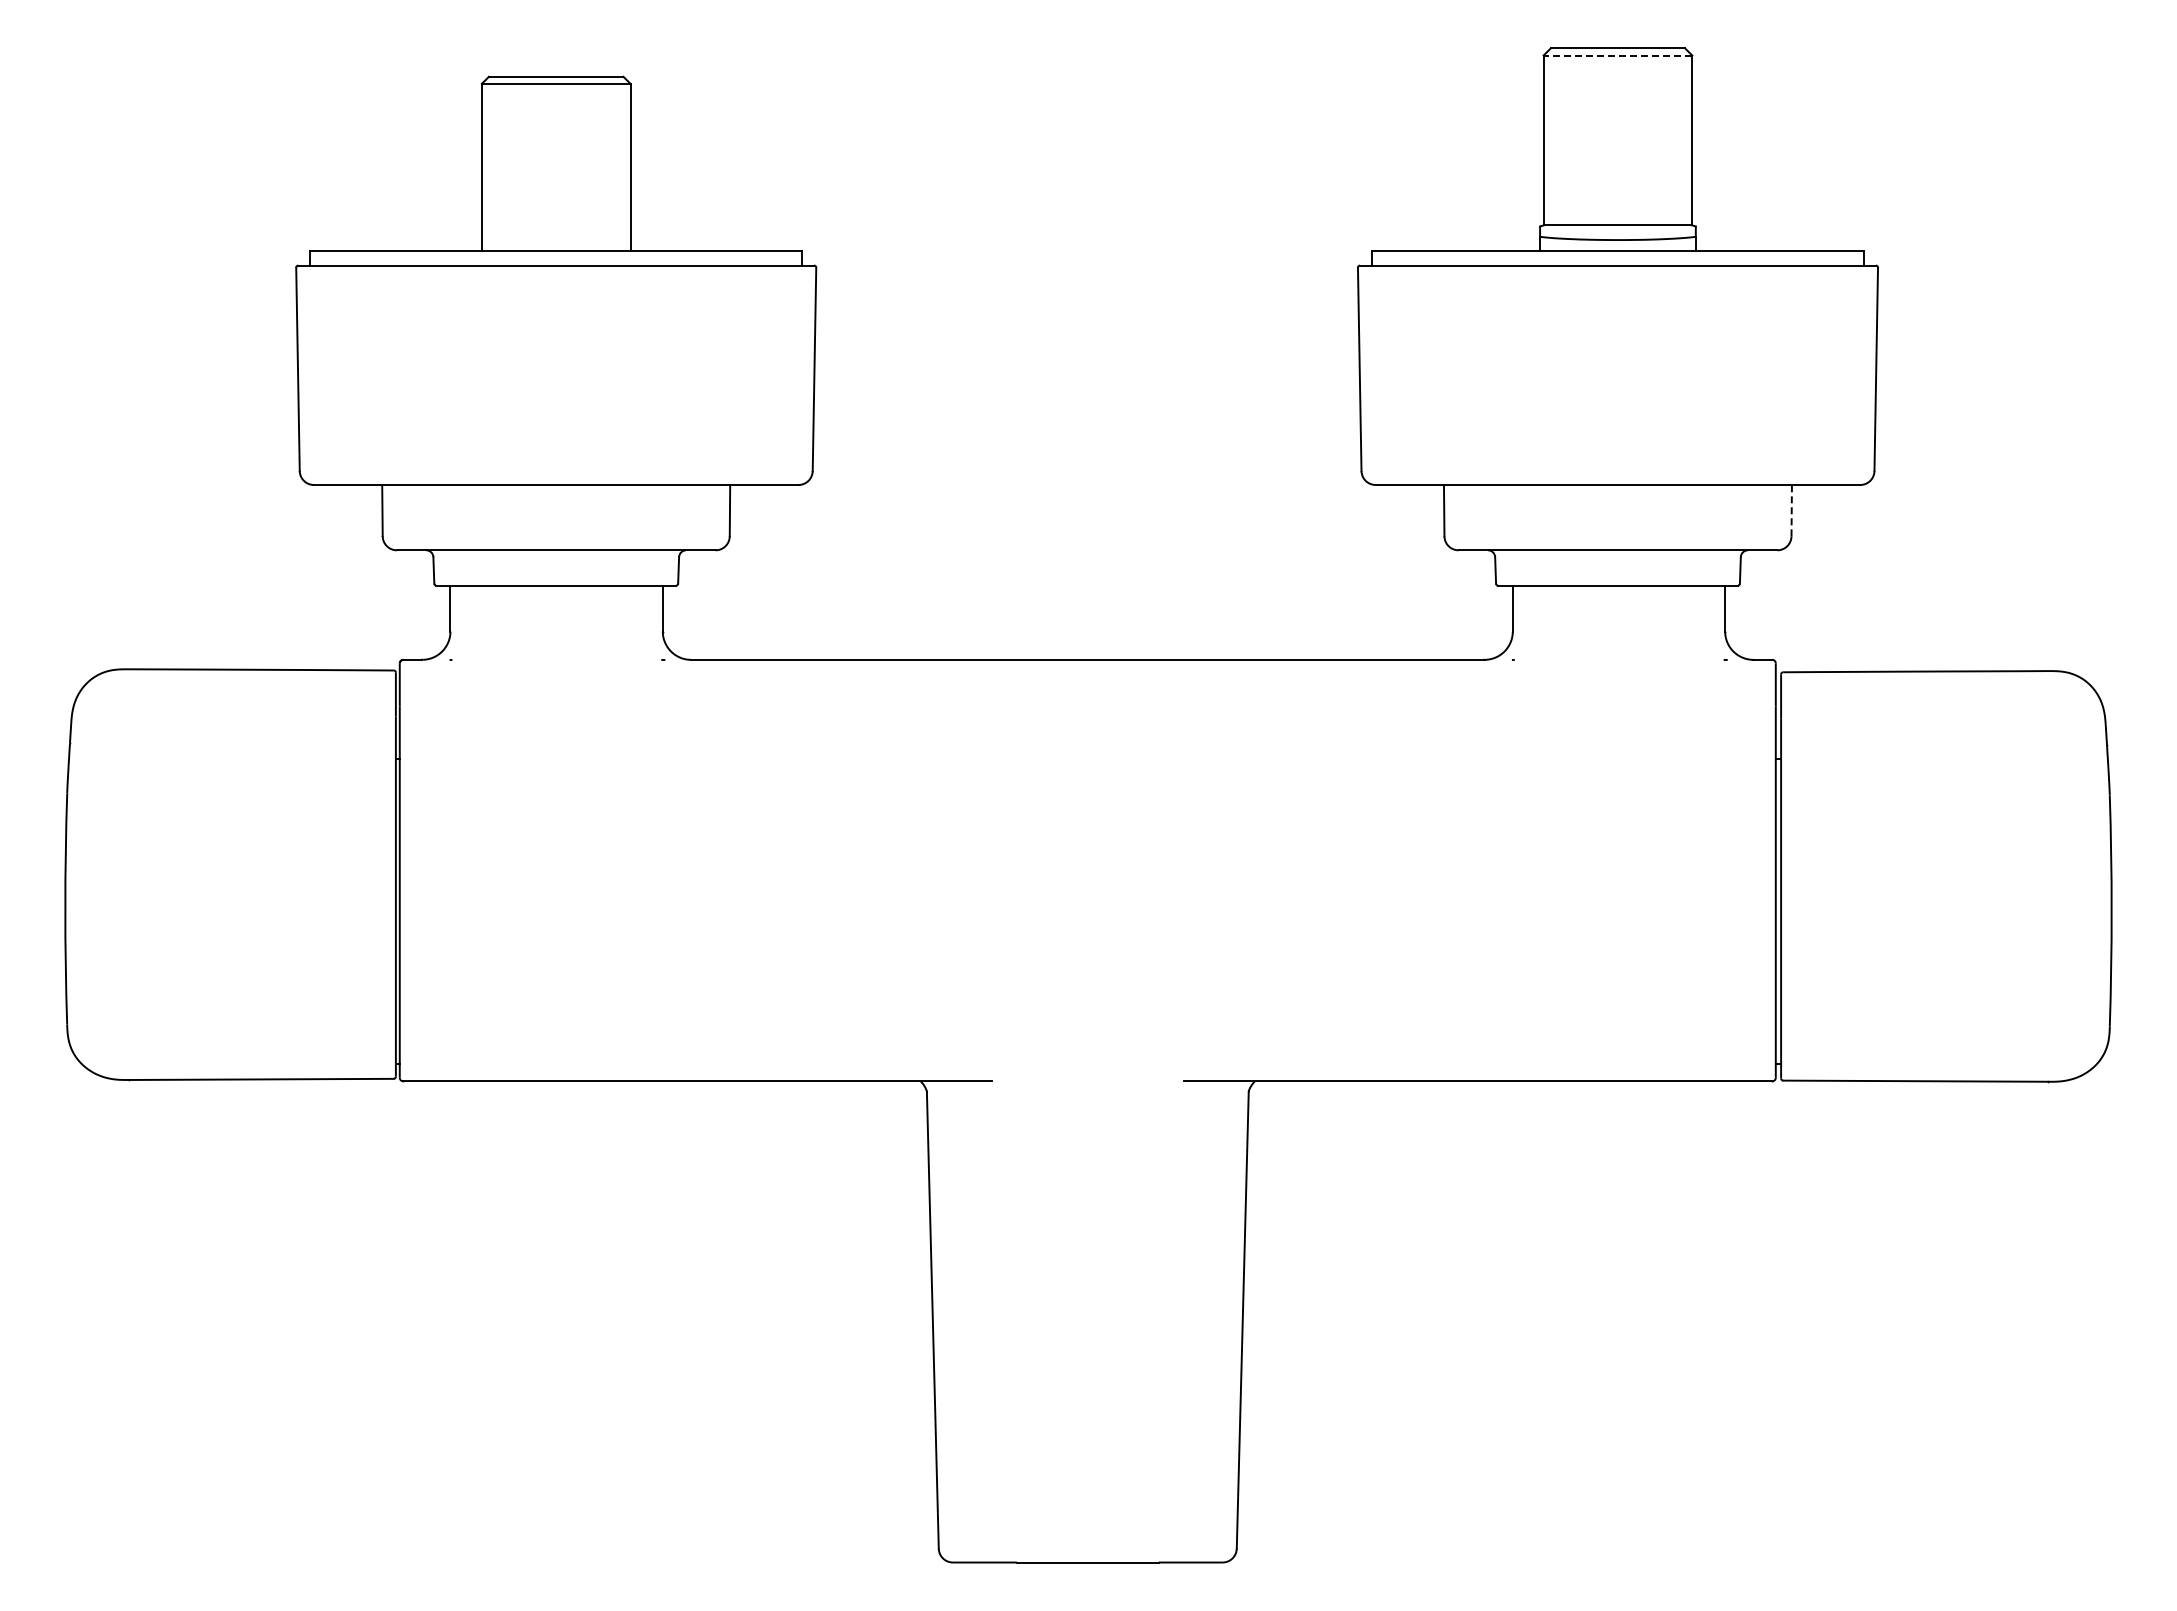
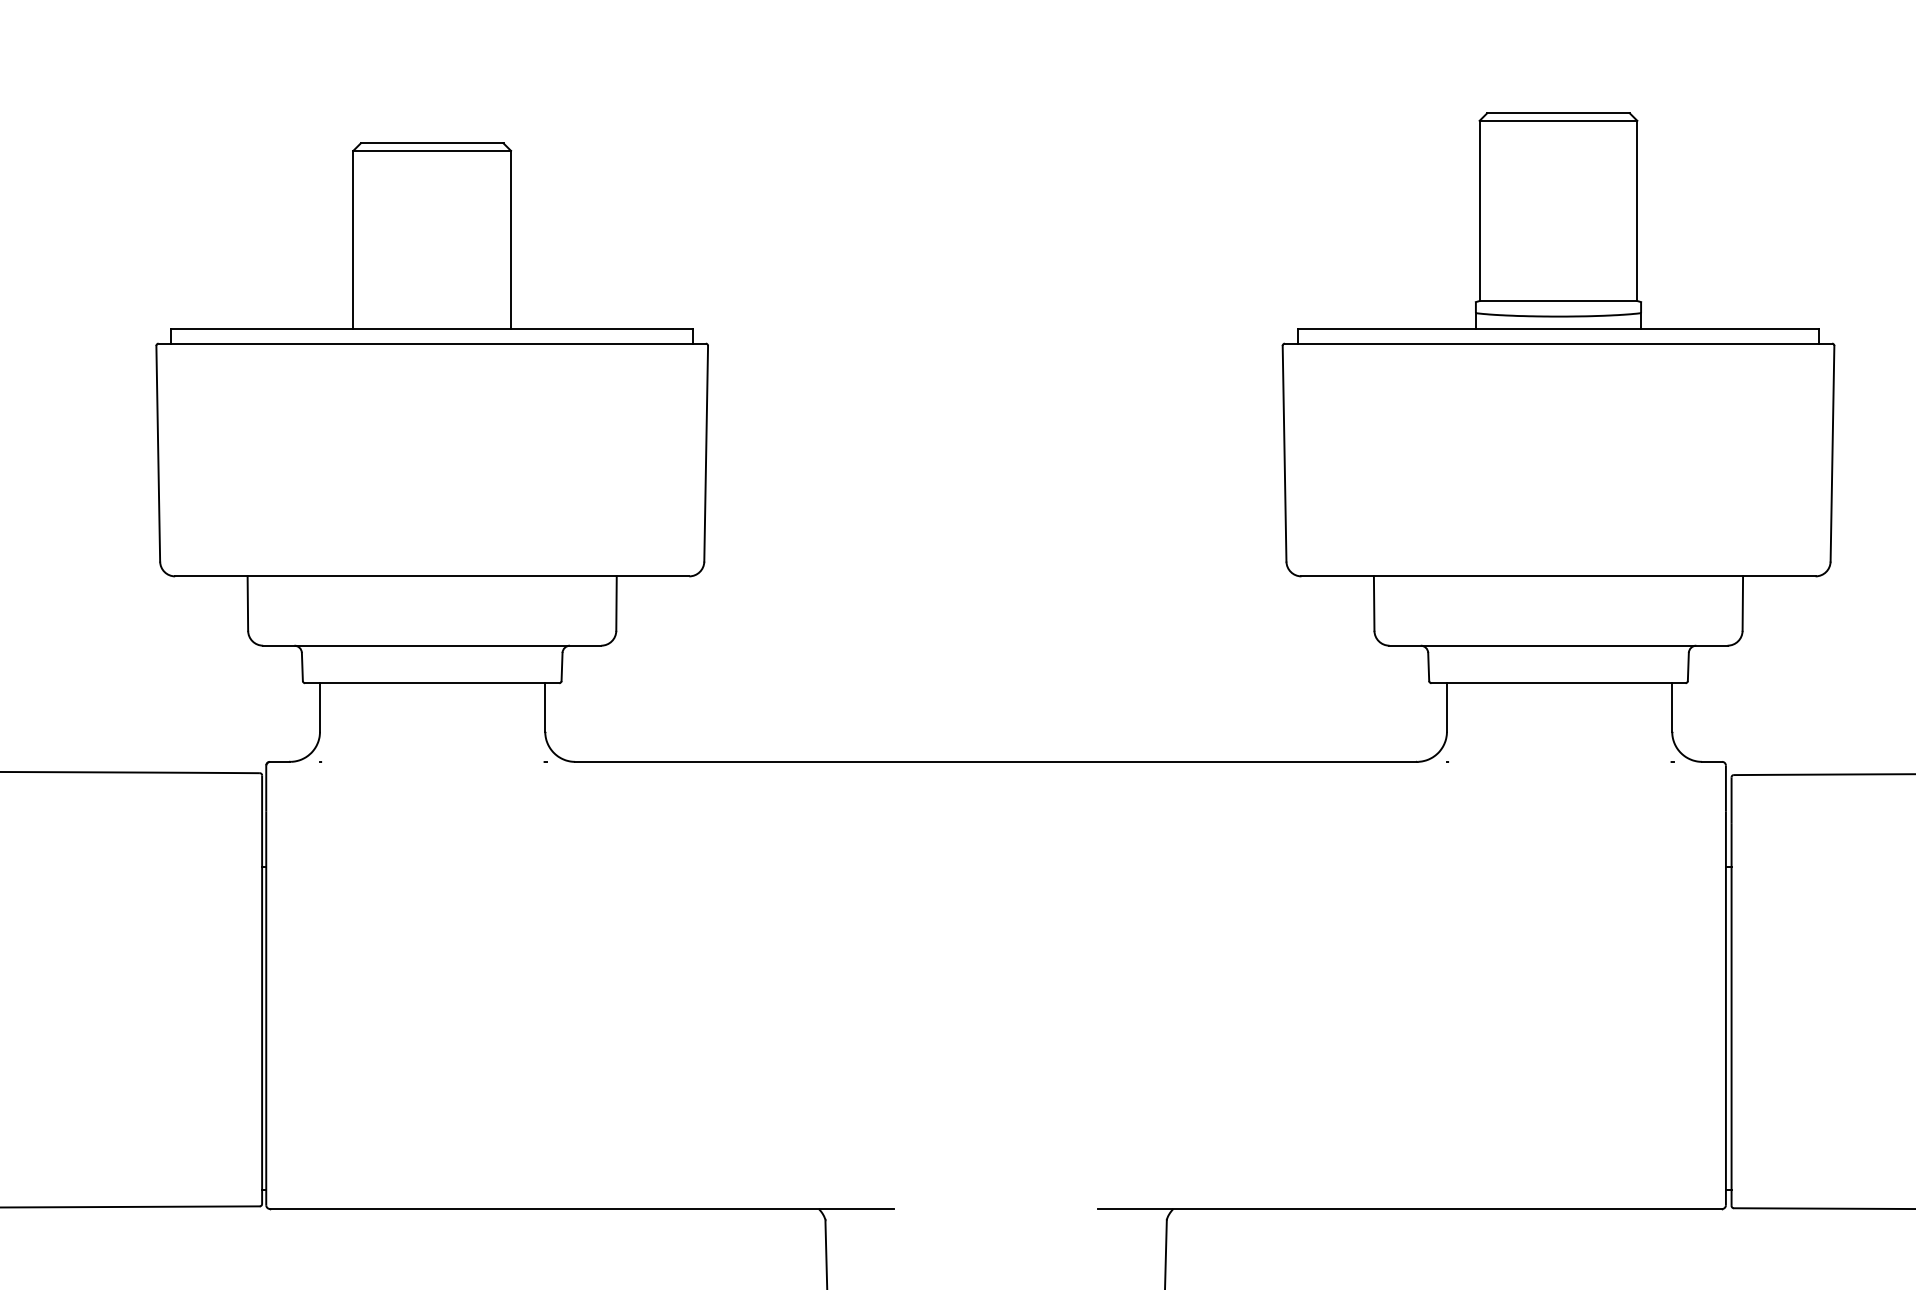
line: (1617, 55) -> (1558, 120), dashed -> solid
line: (1791, 510) -> (1742, 603), dashed -> solid

